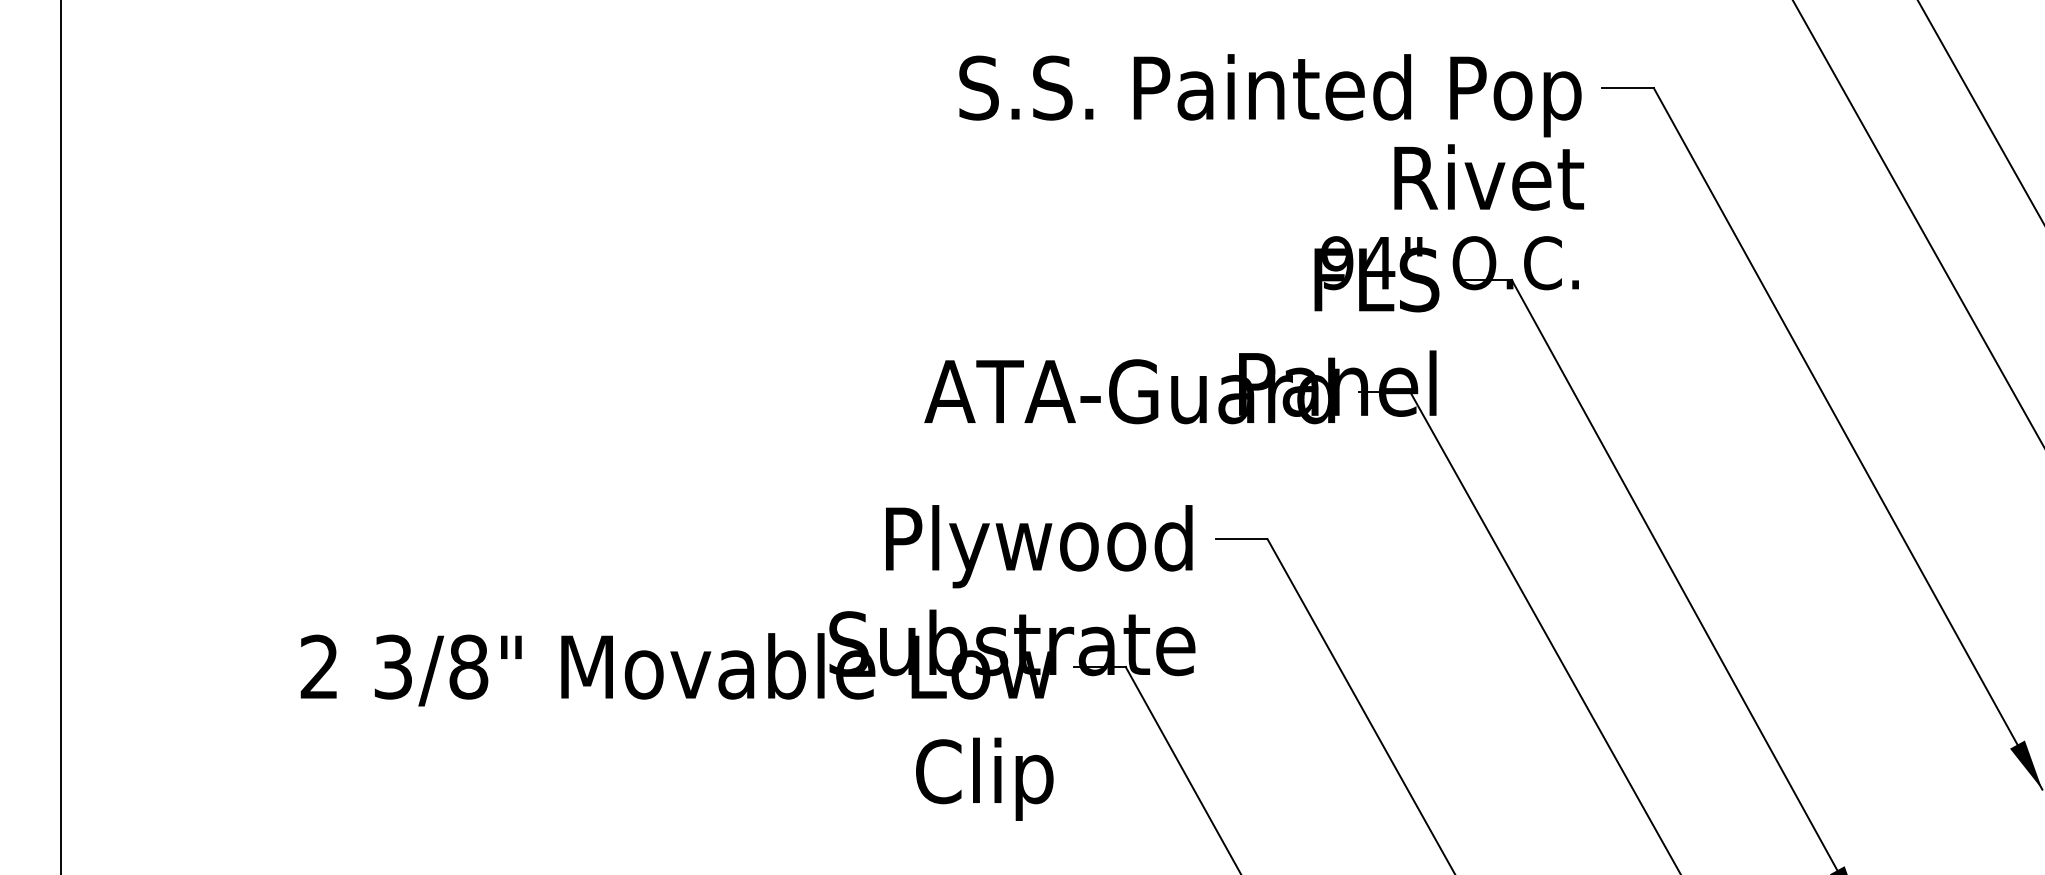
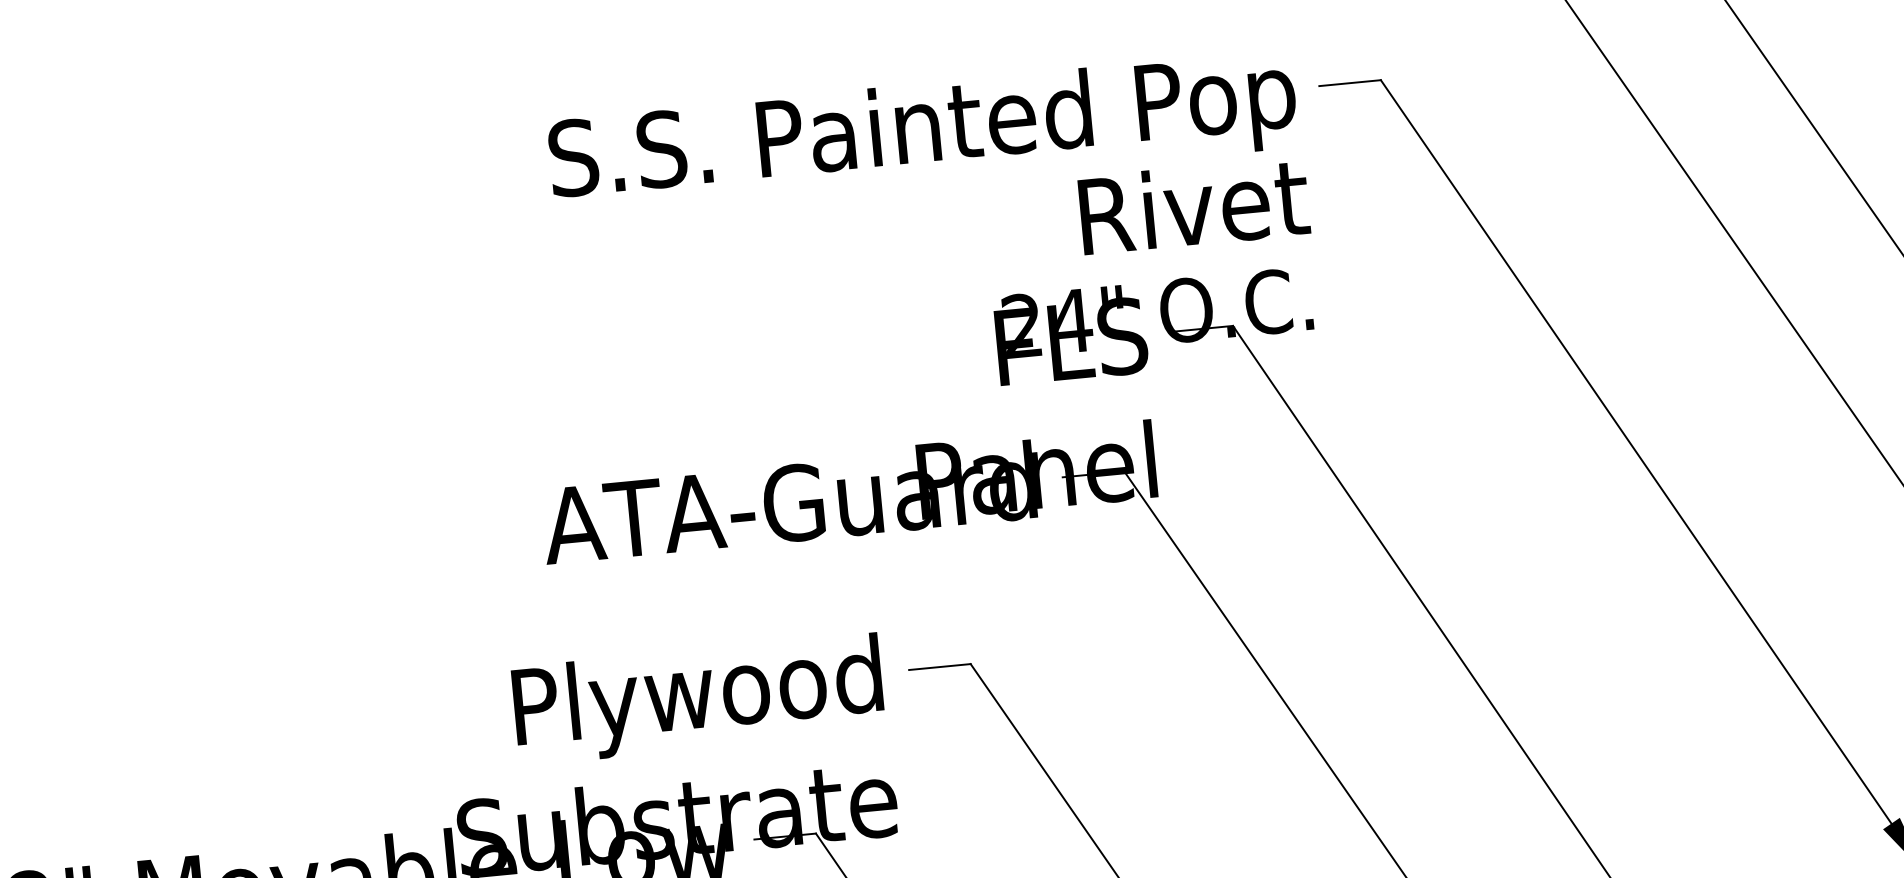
text: (1337, 263) -> (1022, 326), 94" -> 24"

